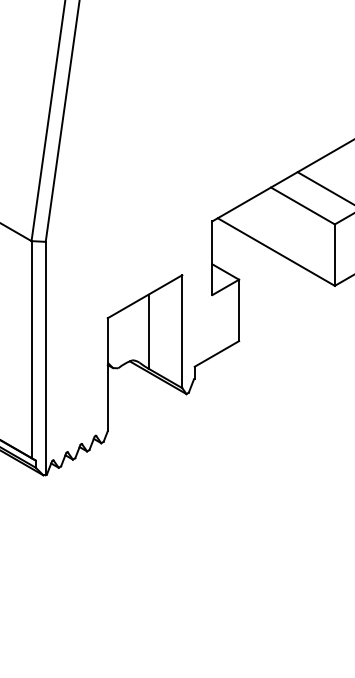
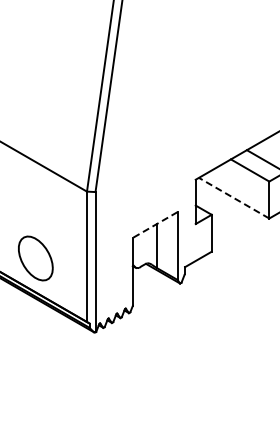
line: (276, 252) -> (234, 198), solid -> dashed
line: (145, 297) -> (155, 225), solid -> dashed

